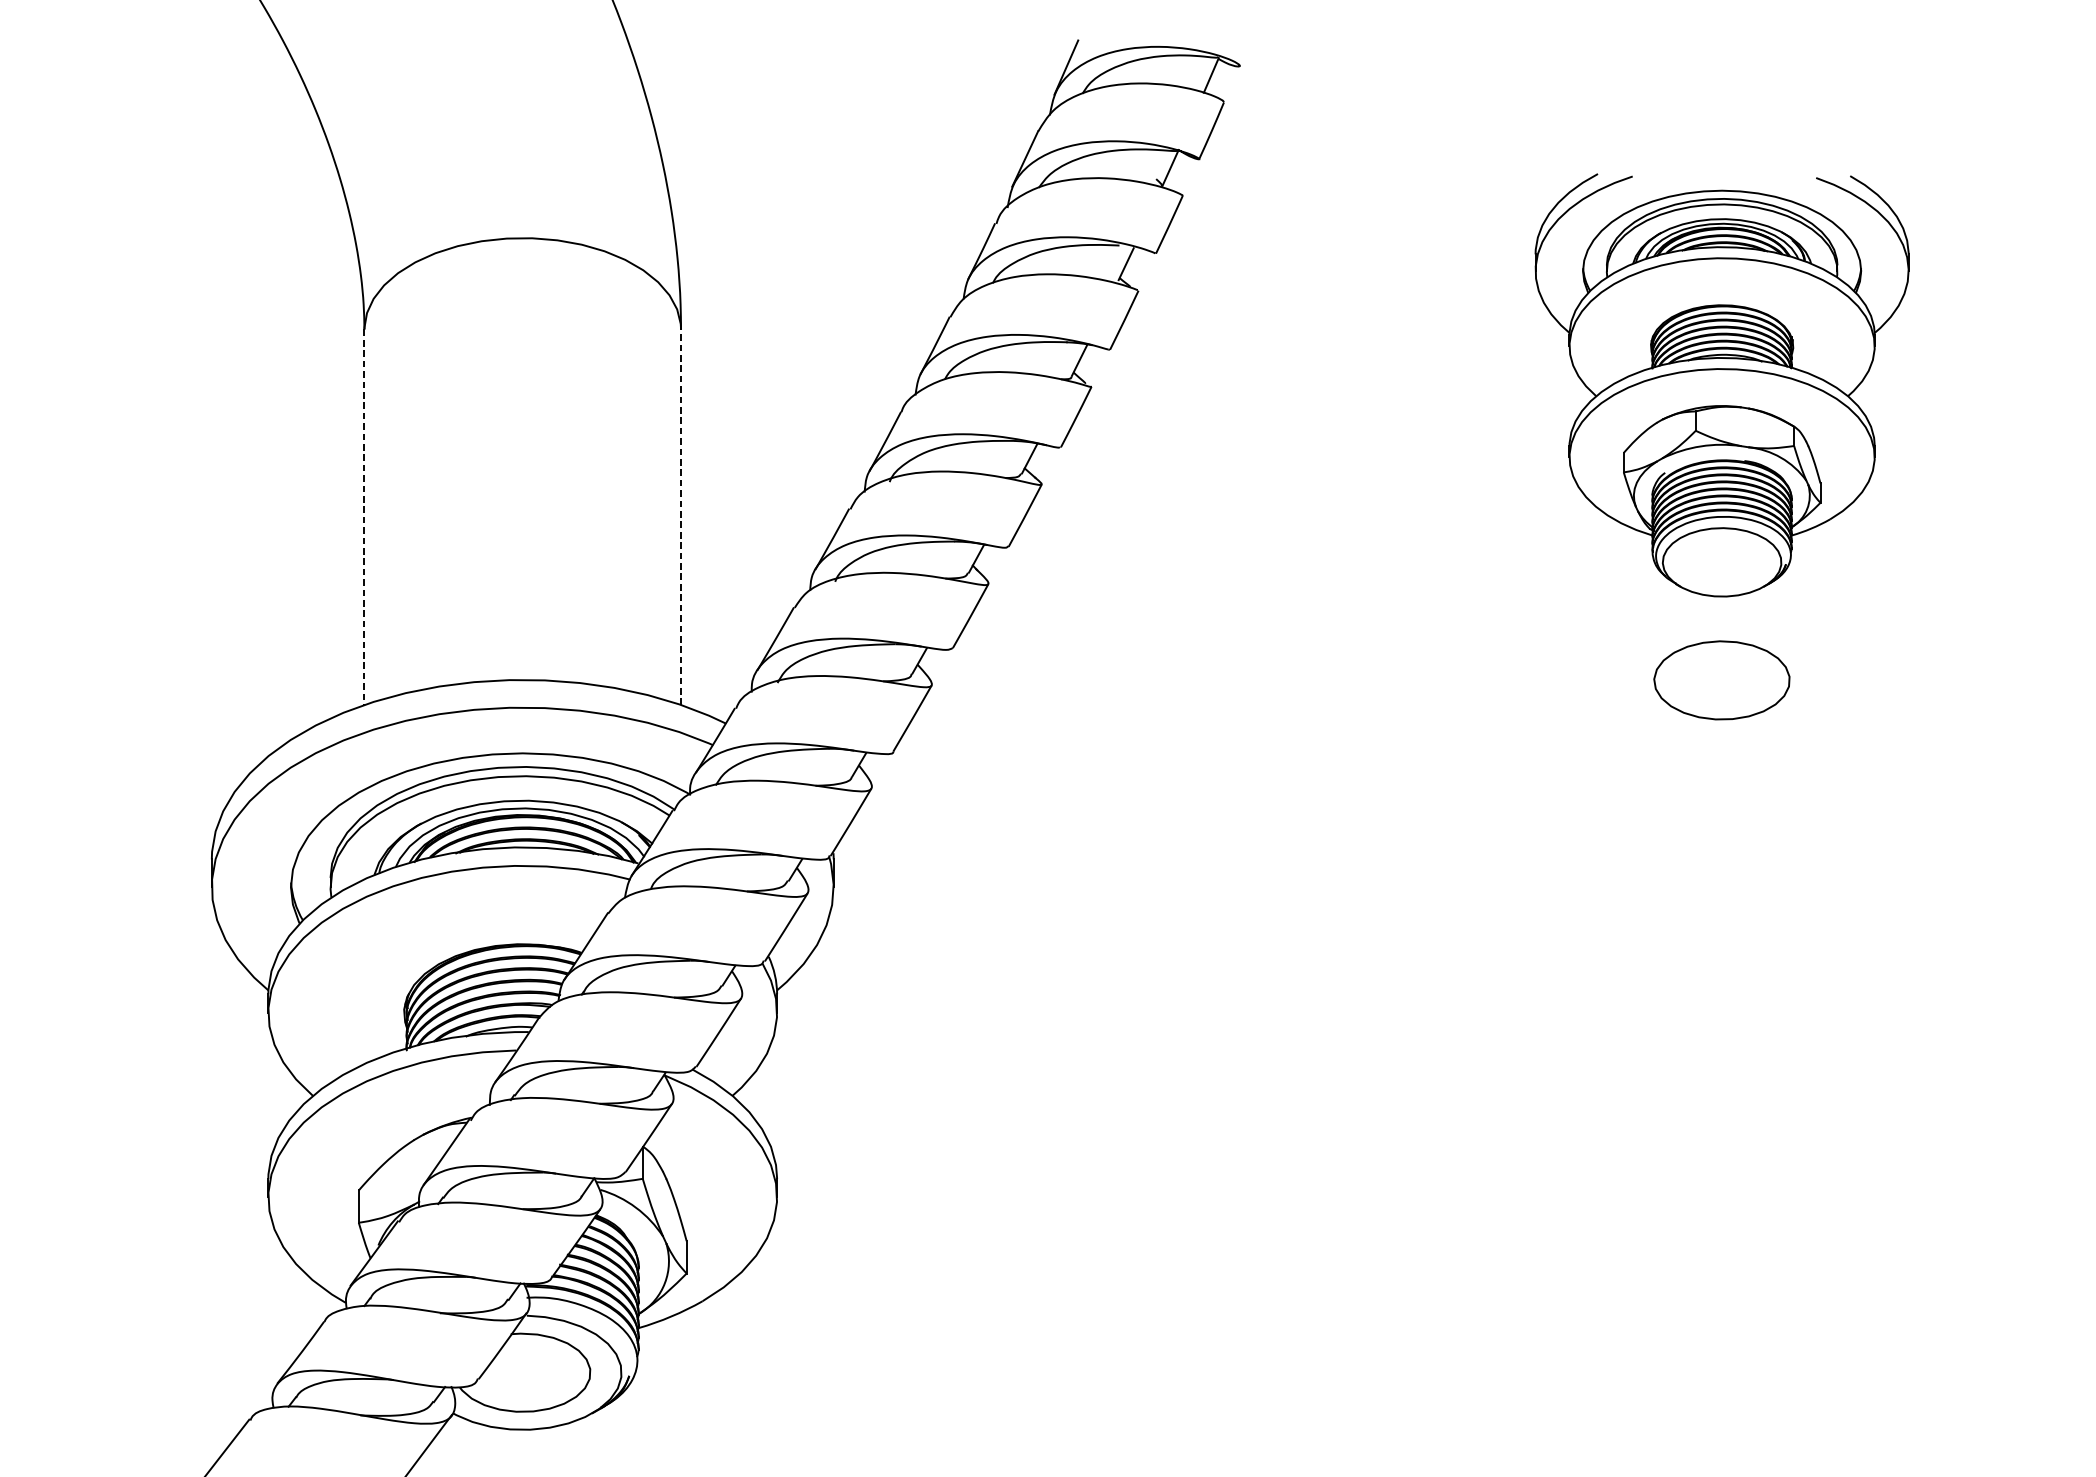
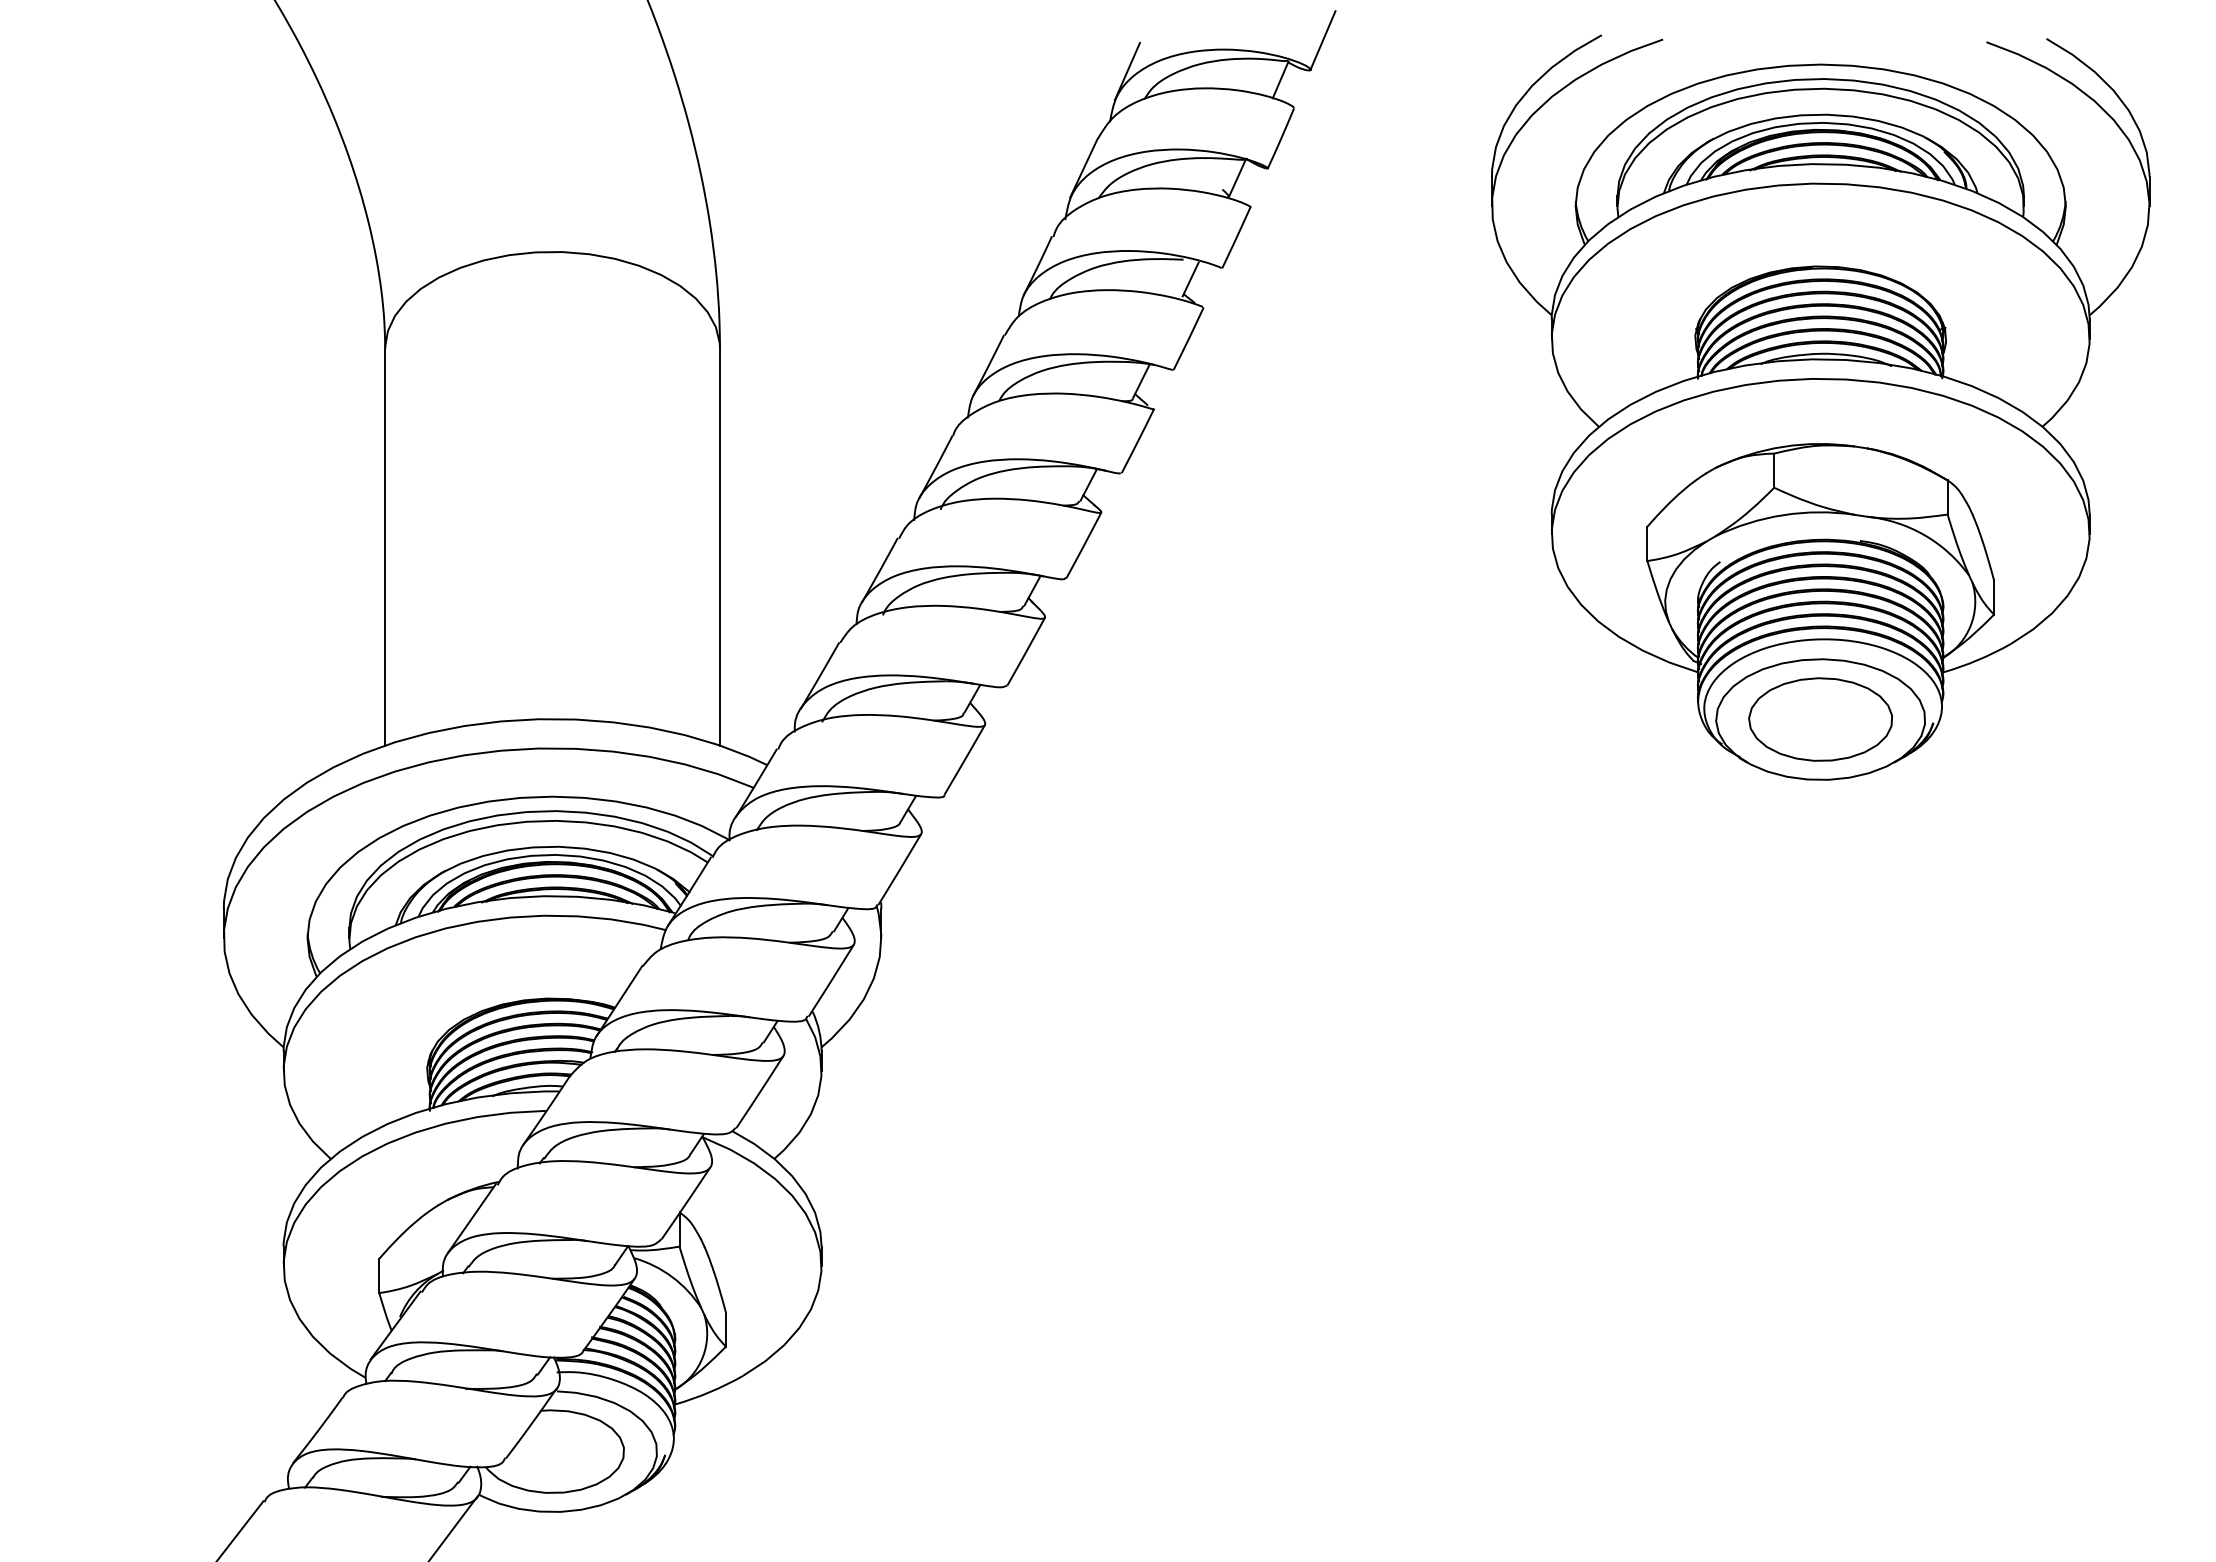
line: (1250, 38) -> (1322, 40), added
part: (1721, 385) -> (1820, 407), size x1.67
line: (364, 517) -> (385, 547), dashed -> solid
line: (680, 517) -> (719, 547), dashed -> solid

